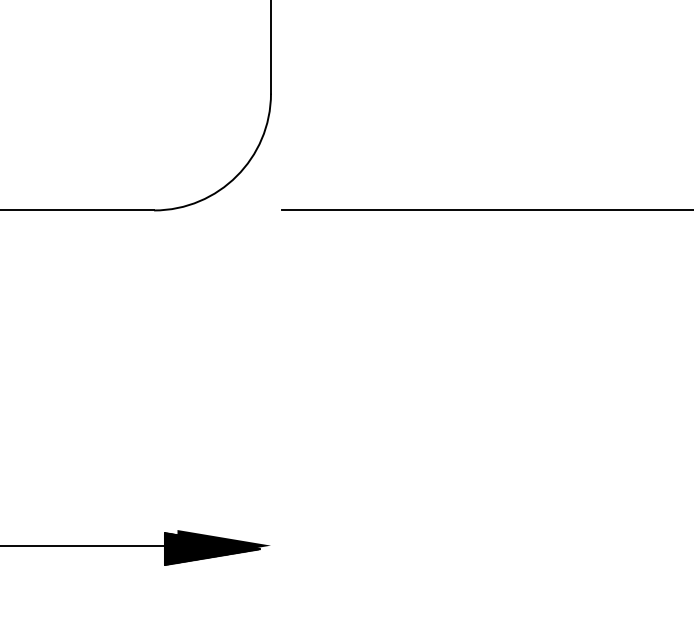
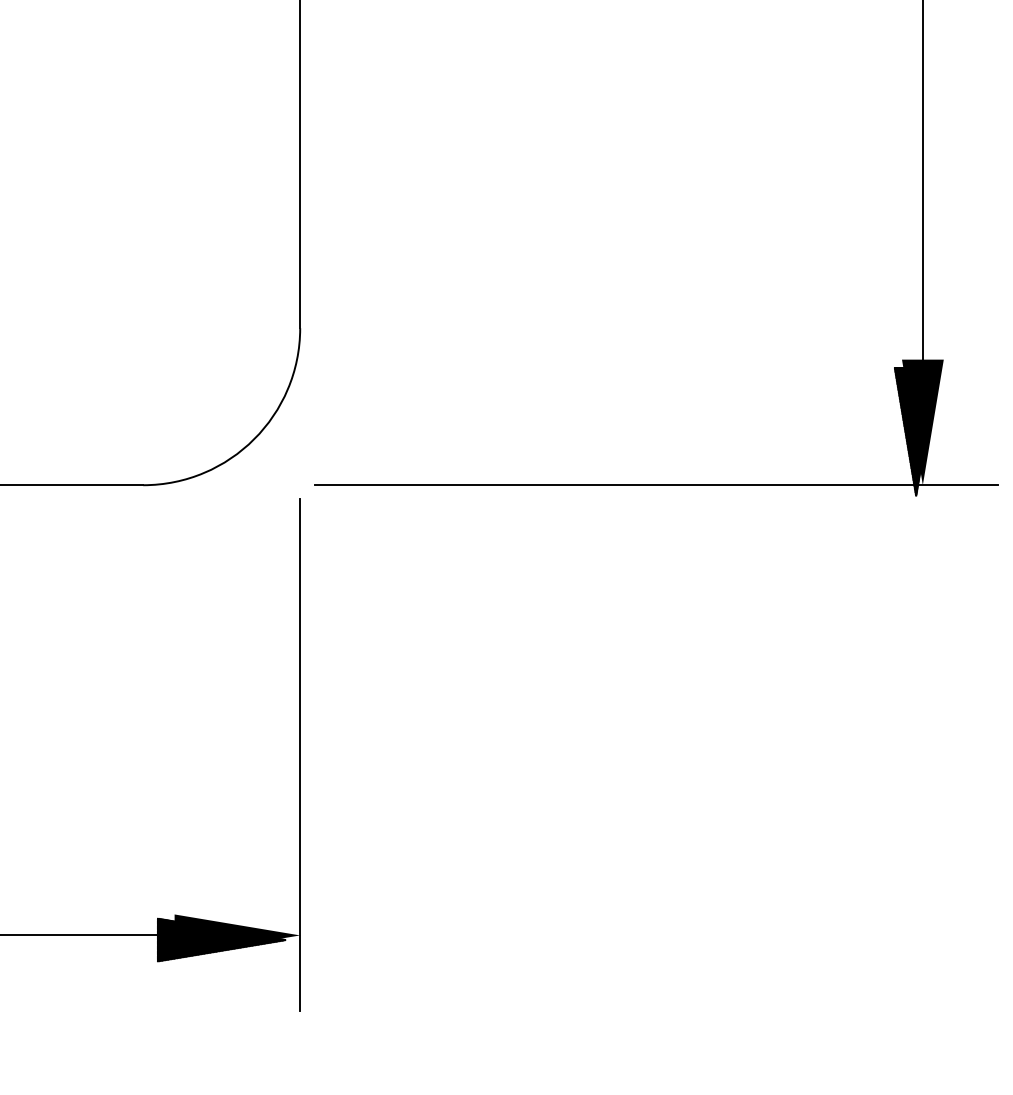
line: (271, 410) -> (300, 754), added

